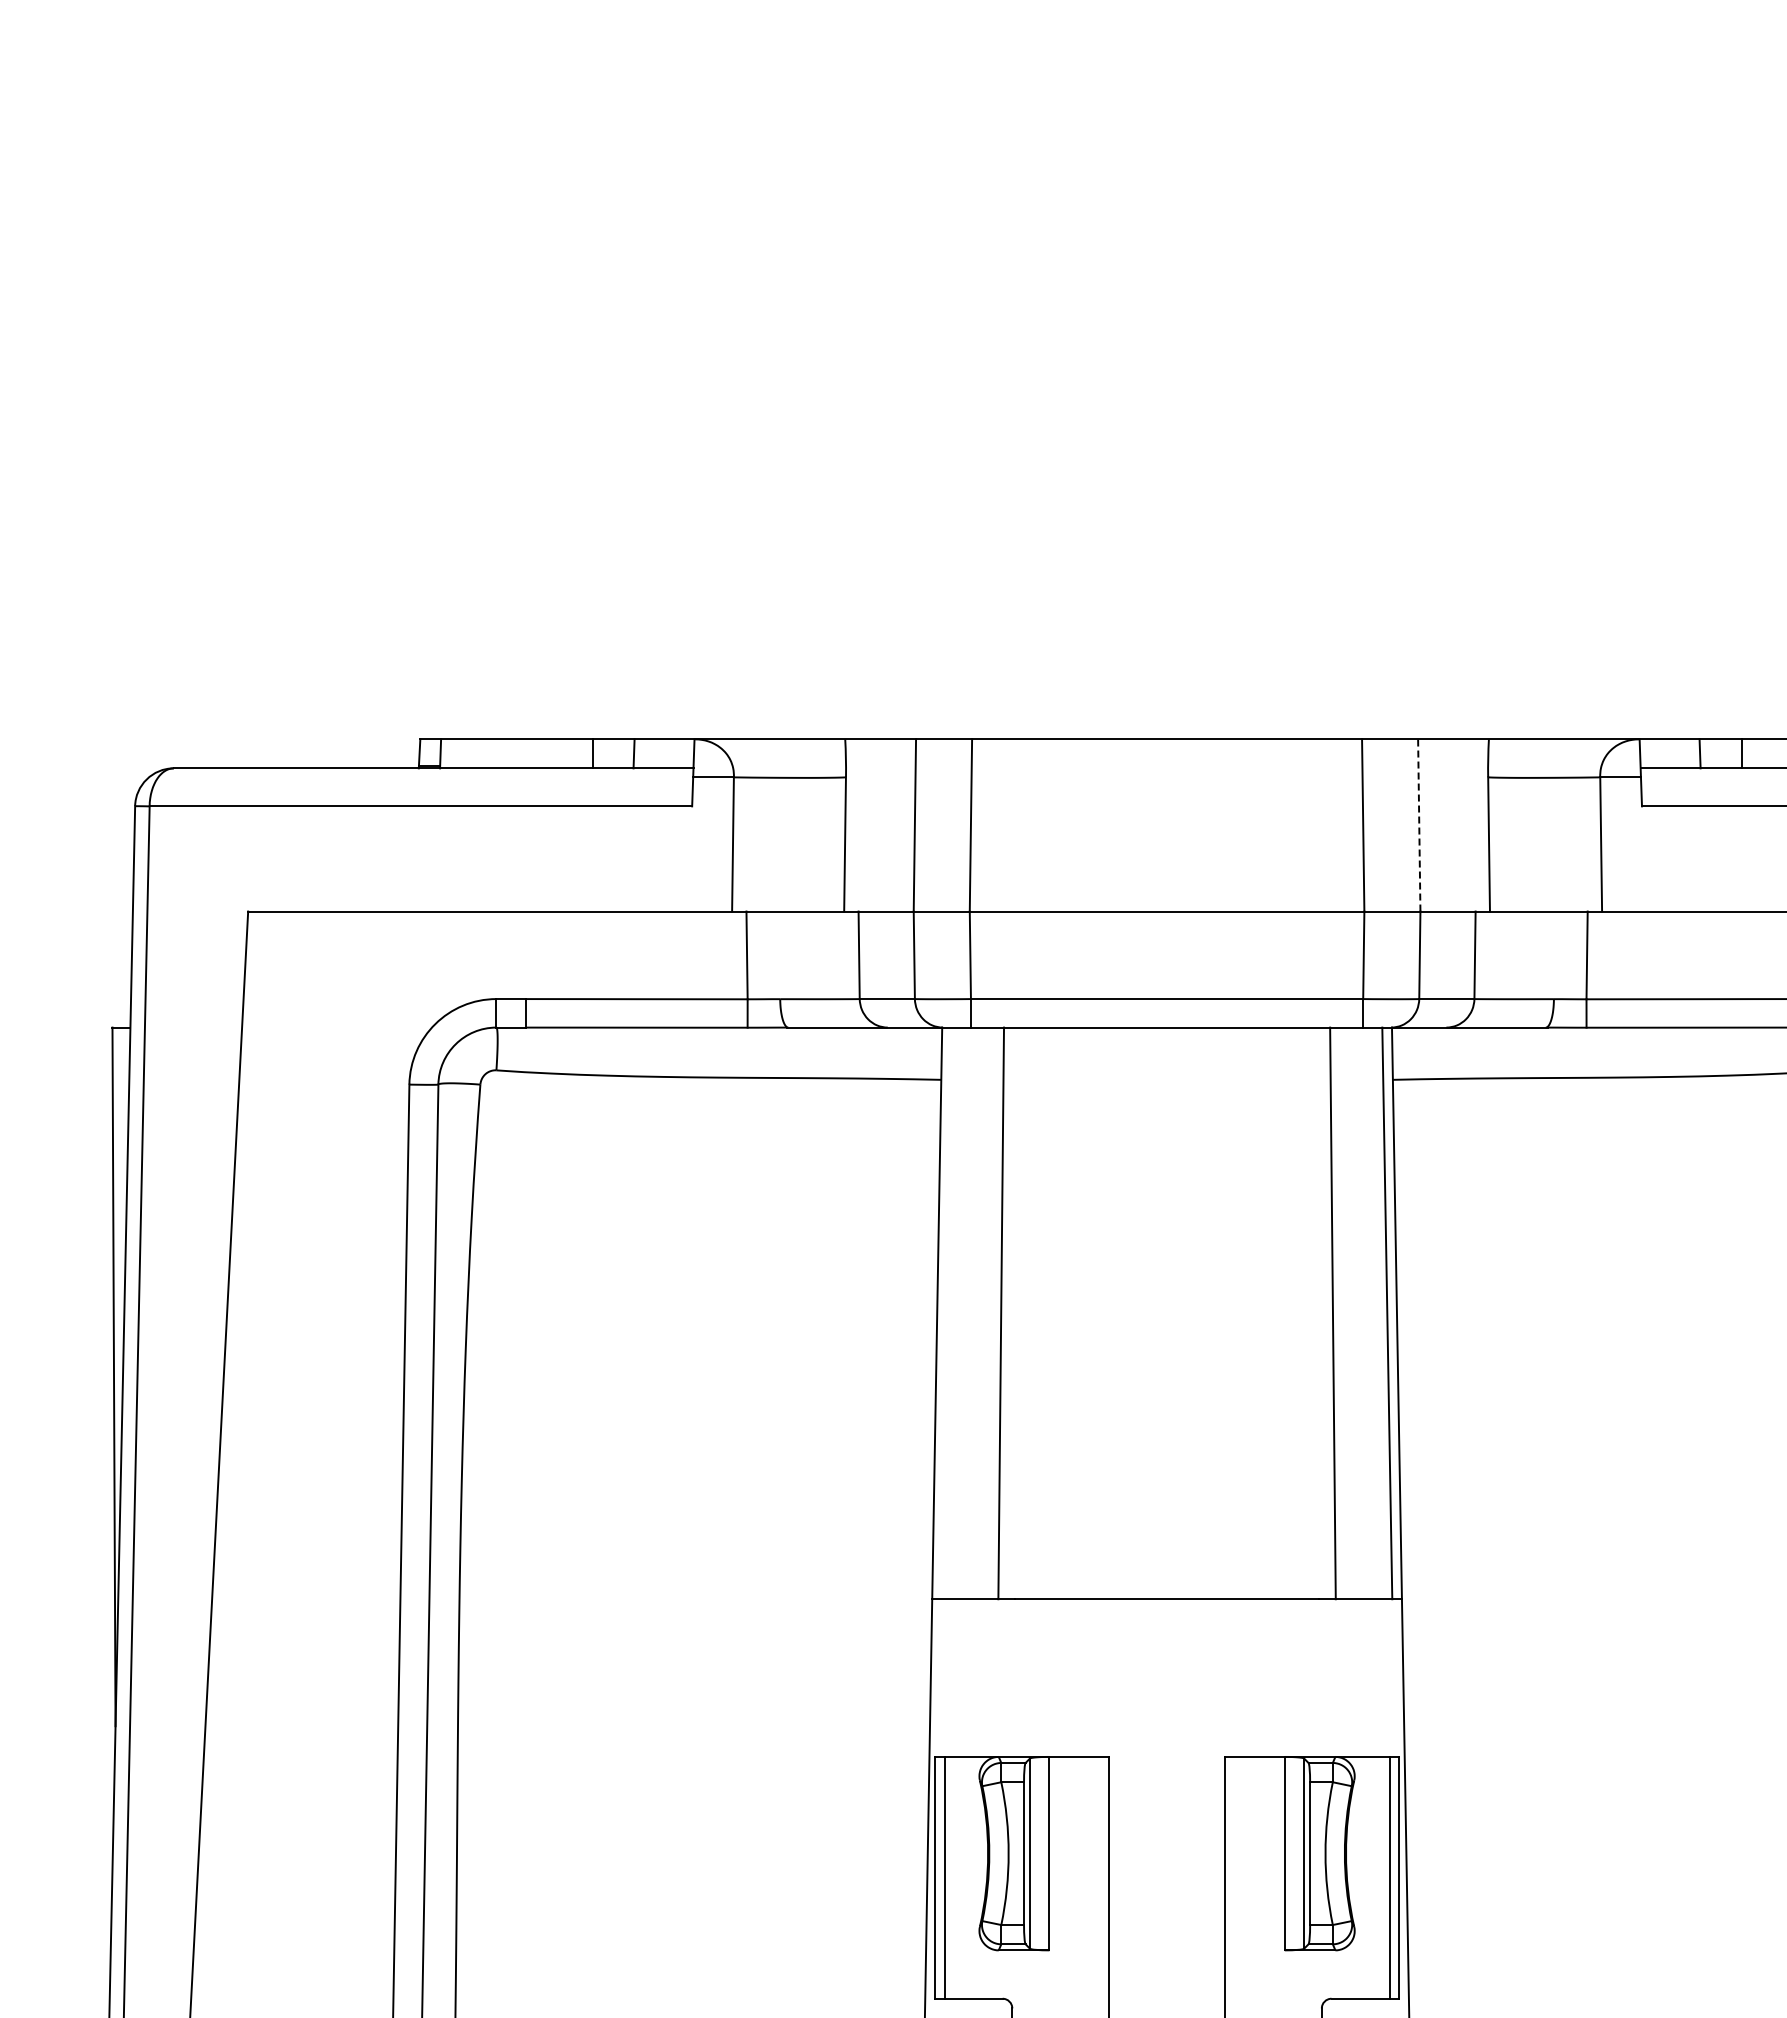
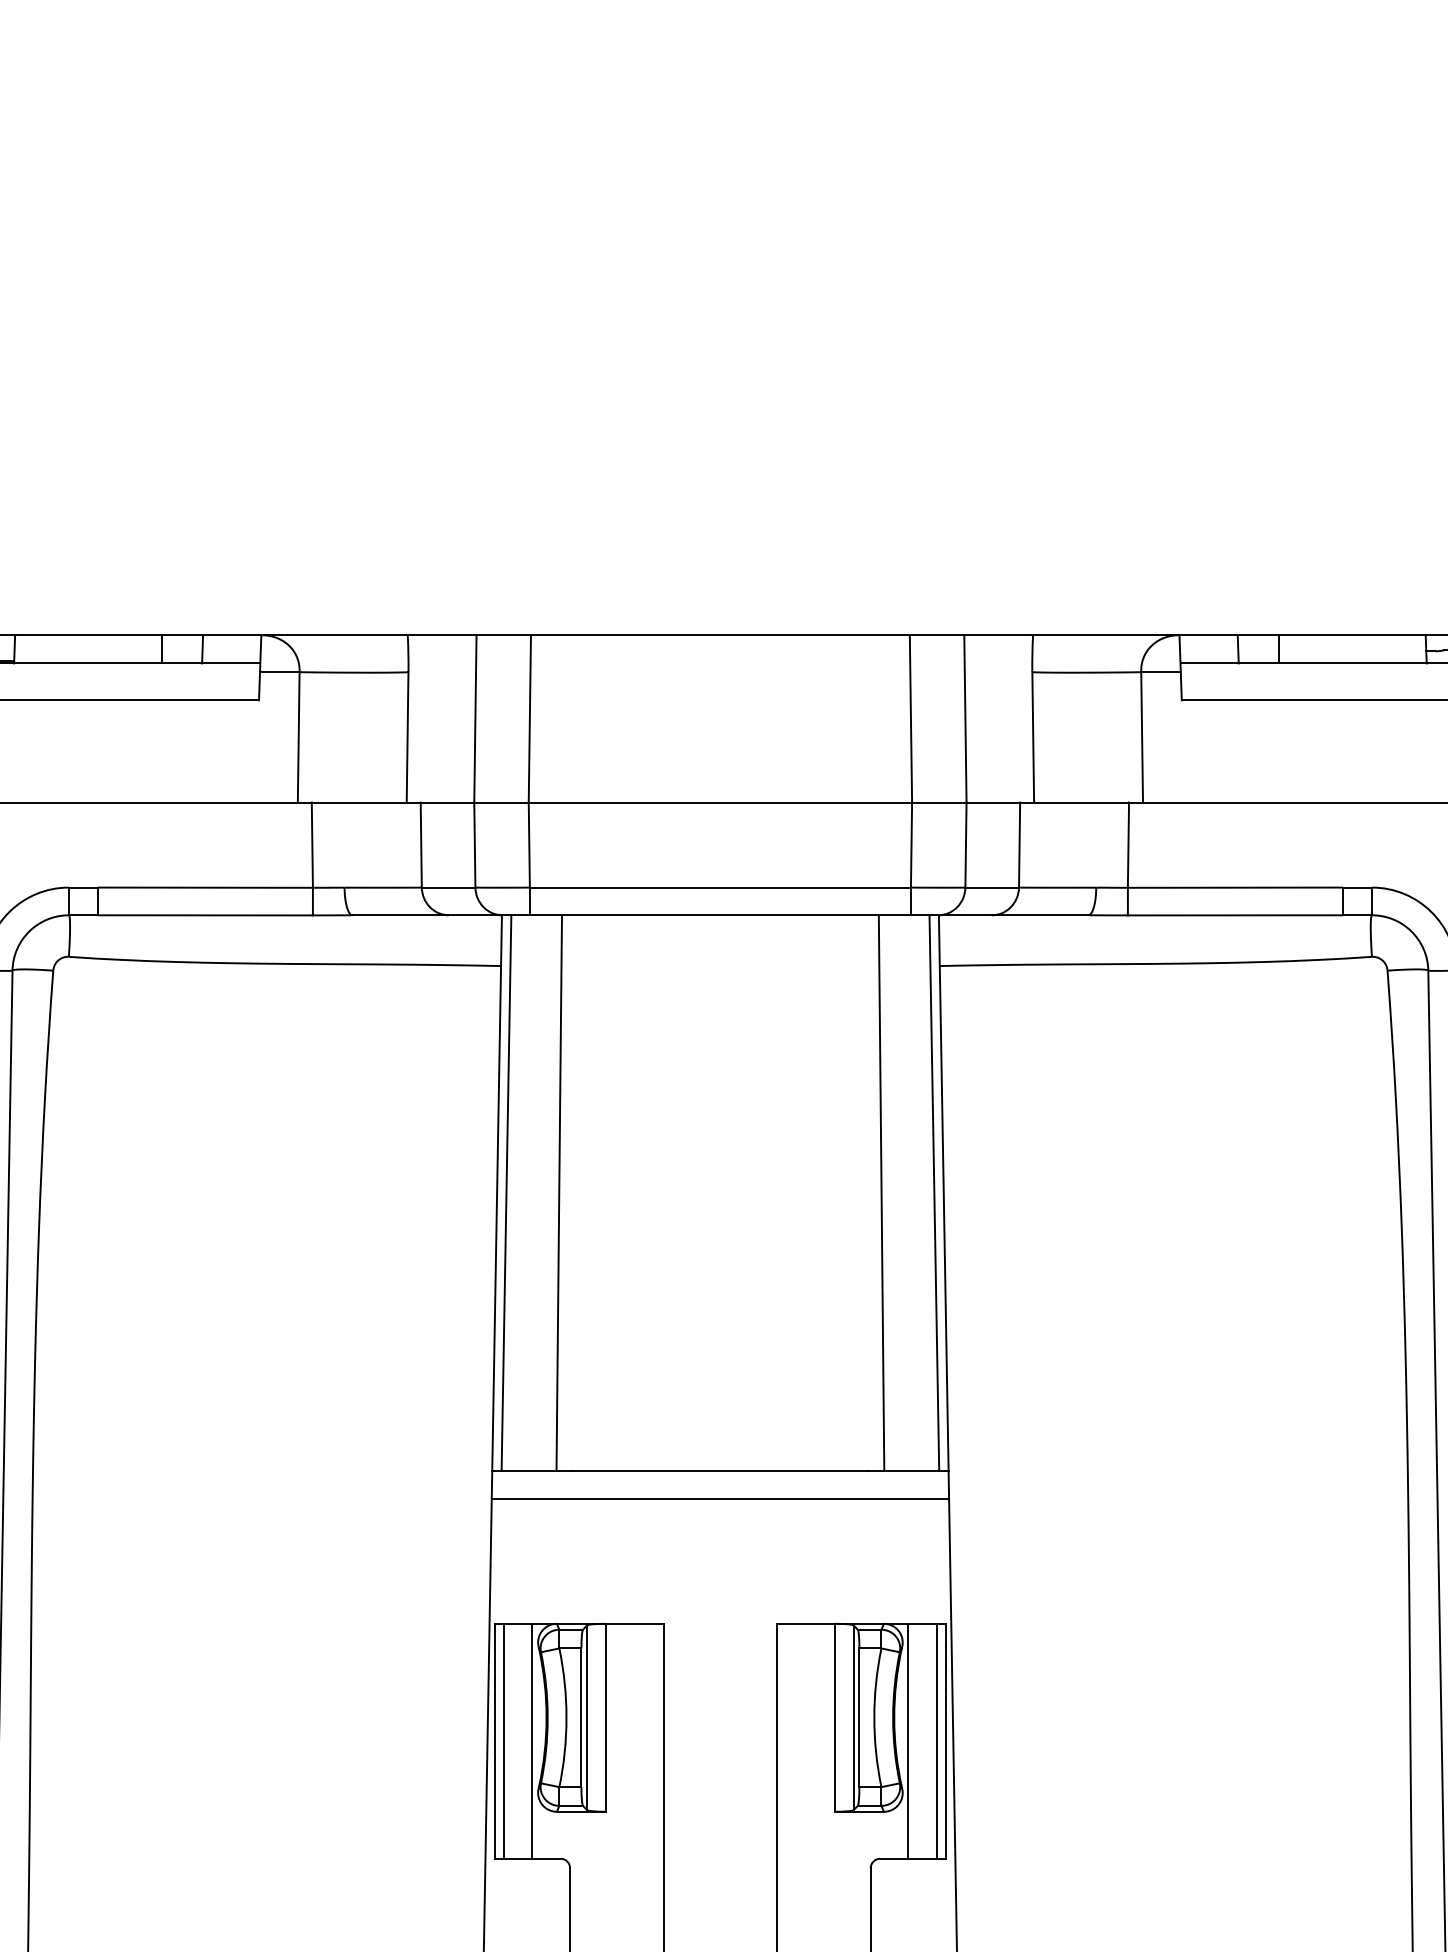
line: (1419, 824) -> (965, 717), dashed -> solid
line: (946, 1313) -> (506, 1193), added
line: (1166, 1628) -> (719, 1499), added
line: (973, 1877) -> (532, 1740), added
line: (1360, 1877) -> (908, 1740), added

